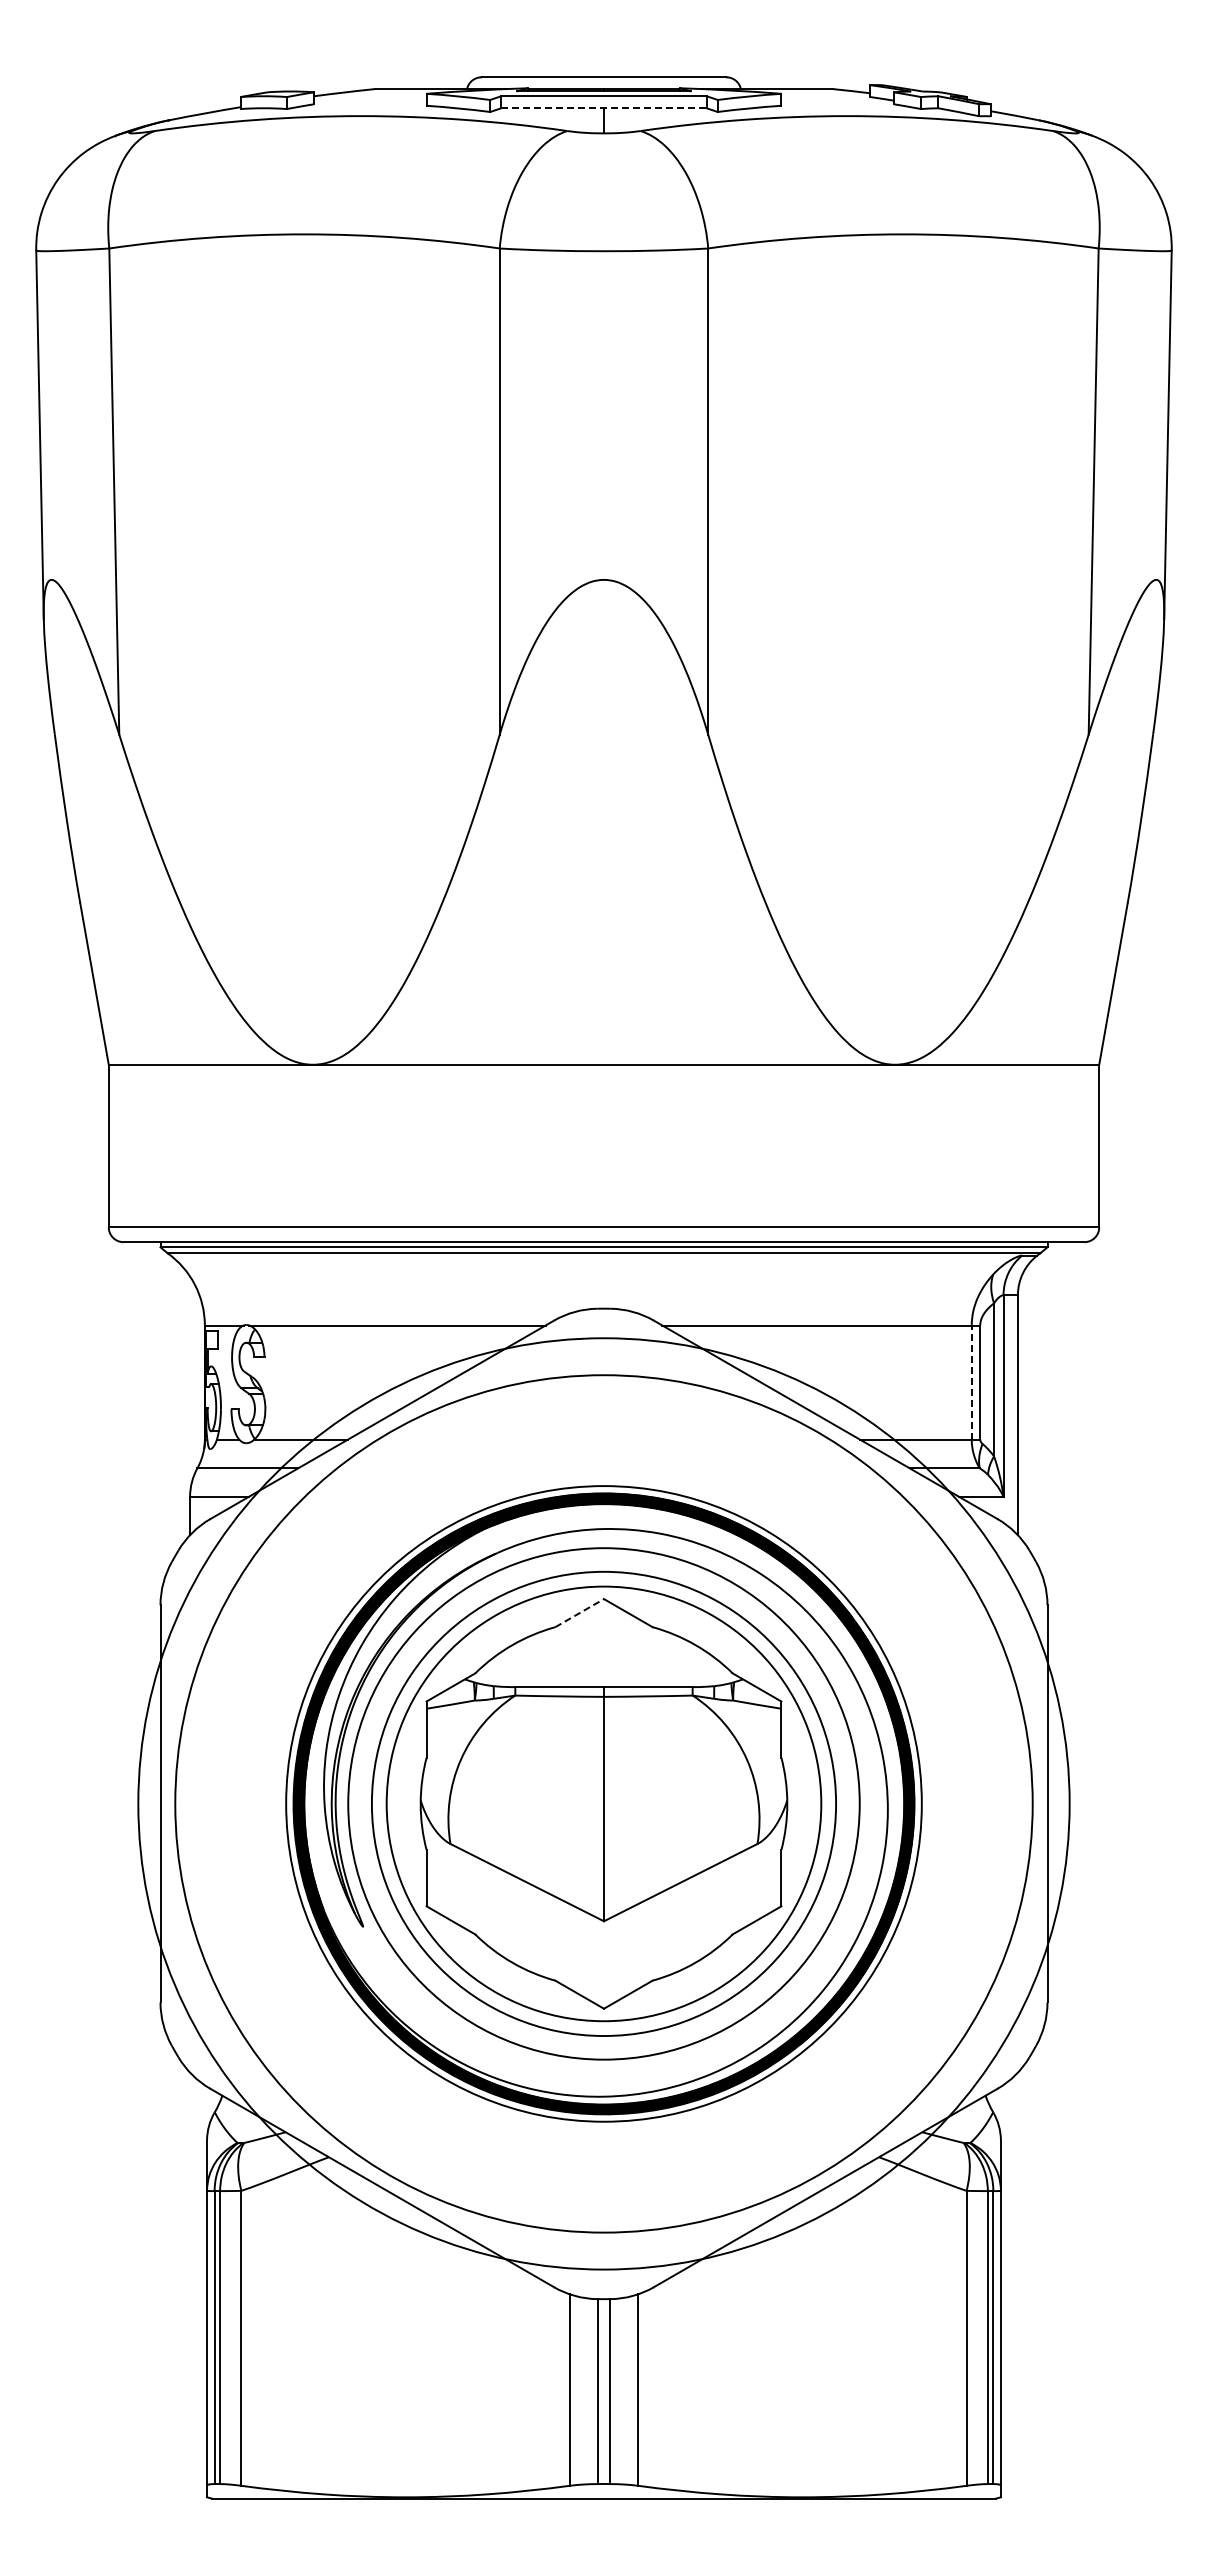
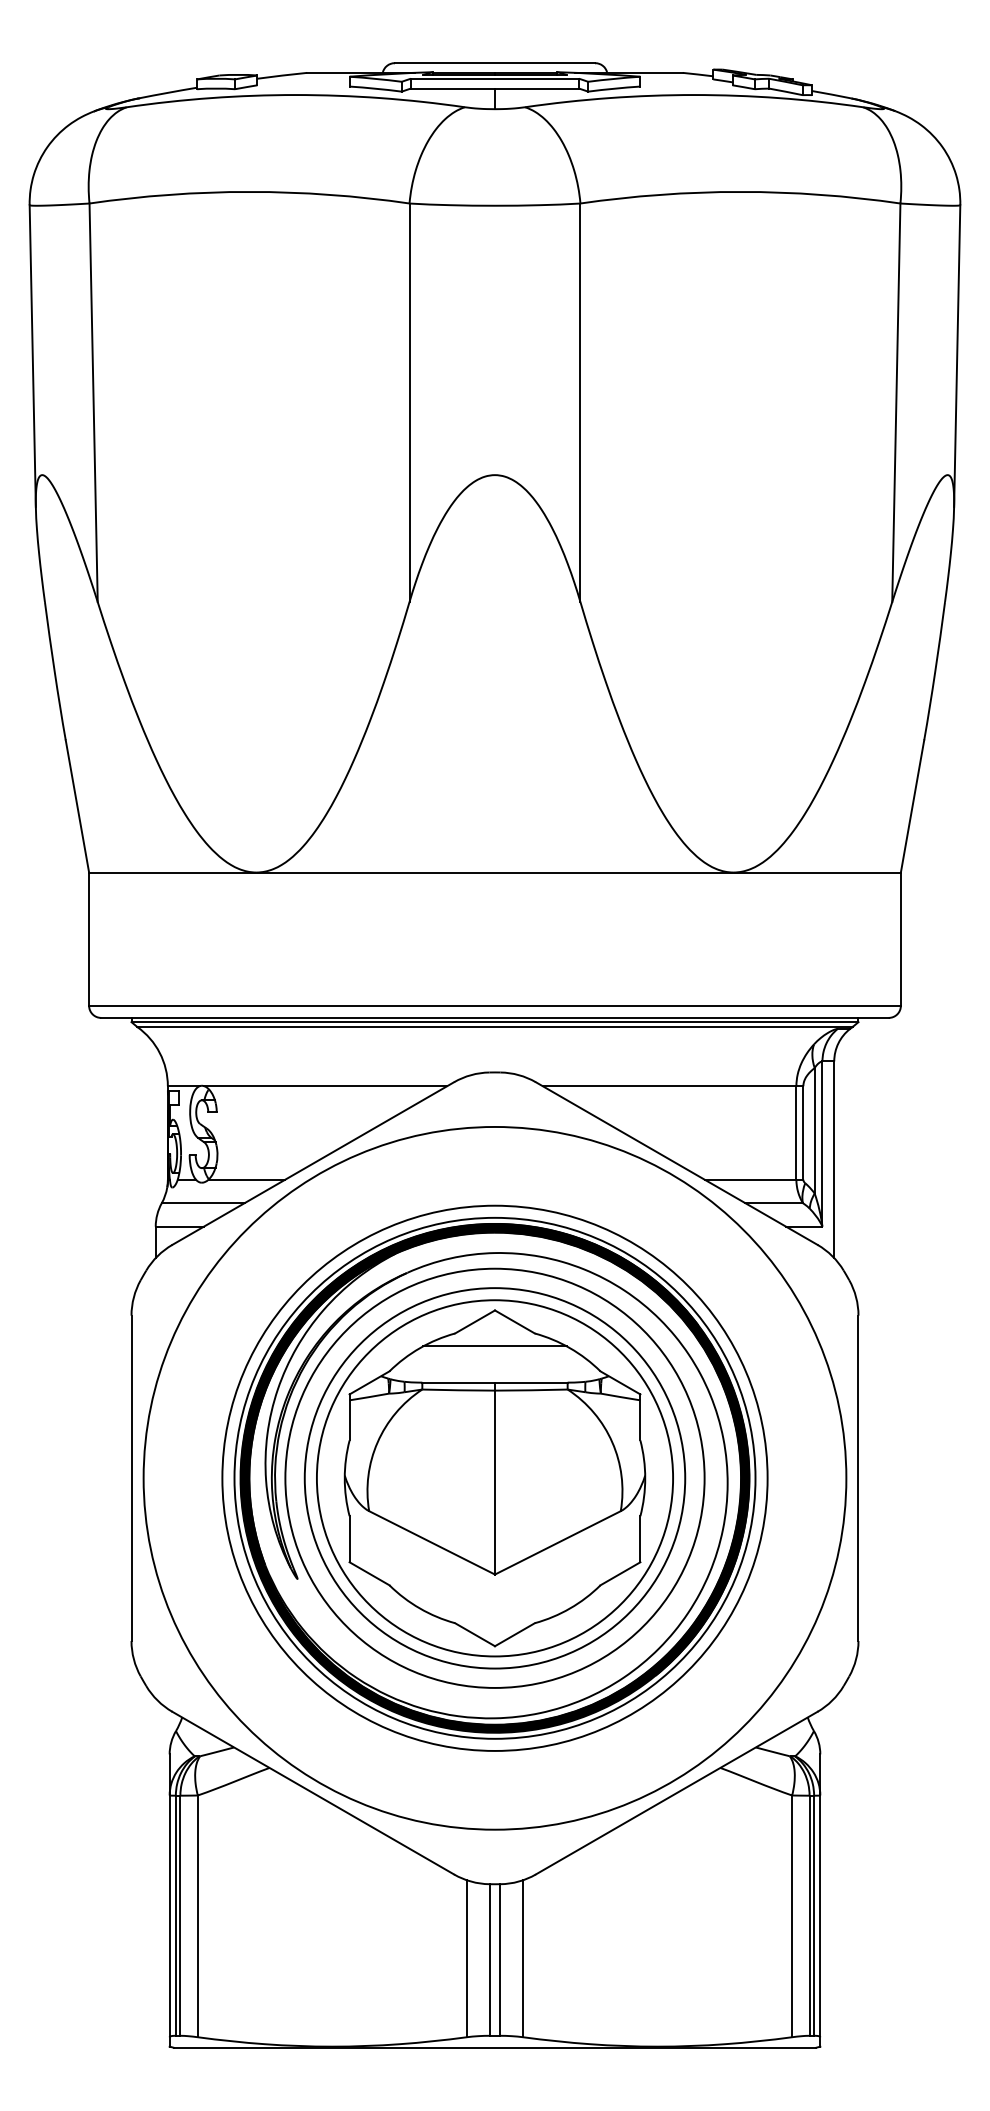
line: (603, 108) -> (494, 88), dashed -> solid
line: (971, 1382) -> (796, 1132), dashed -> solid
line: (580, 1612) -> (475, 1321), dashed -> solid
line: (603, 1642) -> (494, 1346), added
circle: (603, 1803) -> (494, 1478), size x0.71

